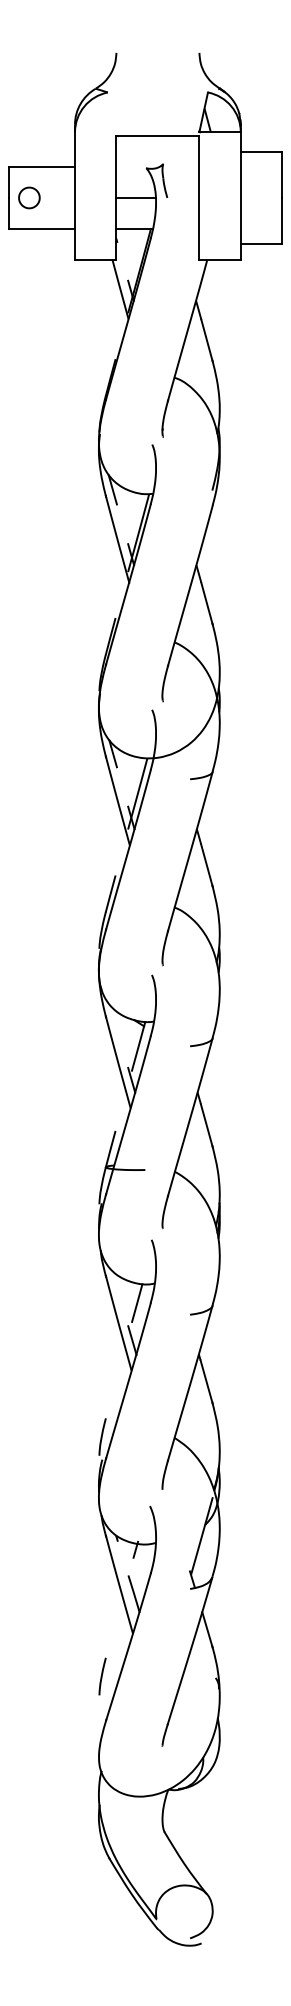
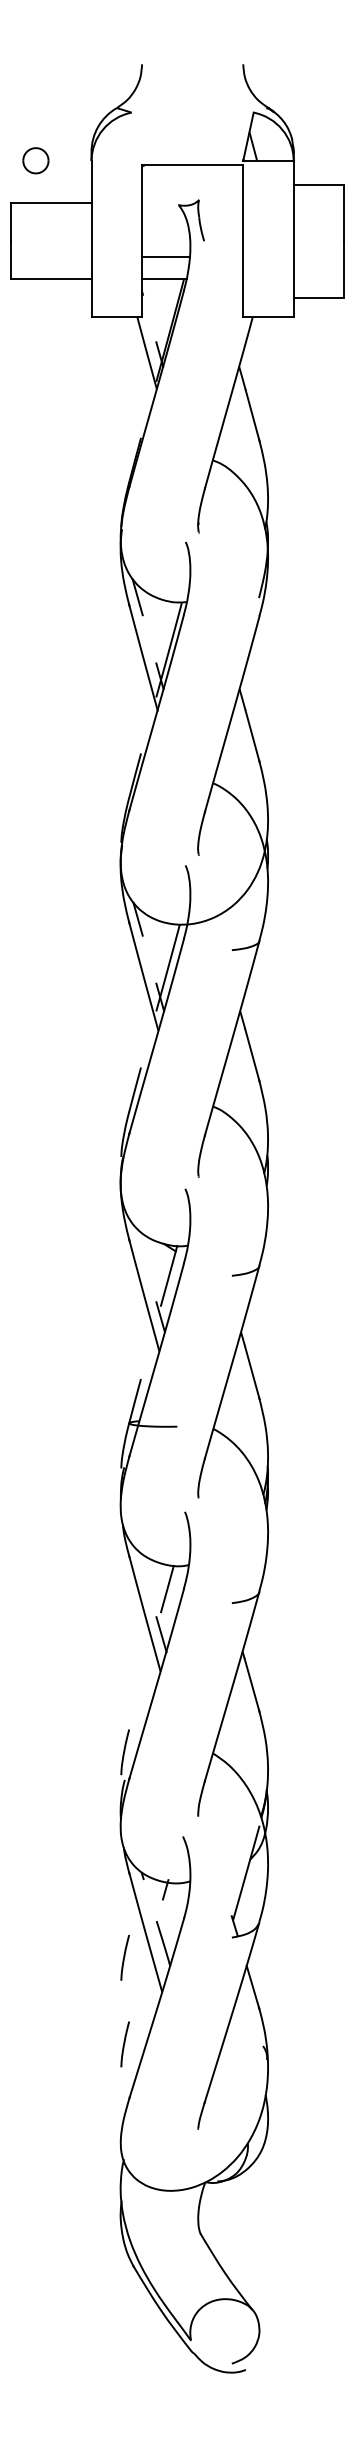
part: (29, 197) -> (36, 160), moved
line: (135, 197) -> (165, 256), moved
curve: (102, 1605) -> (125, 1957), added

